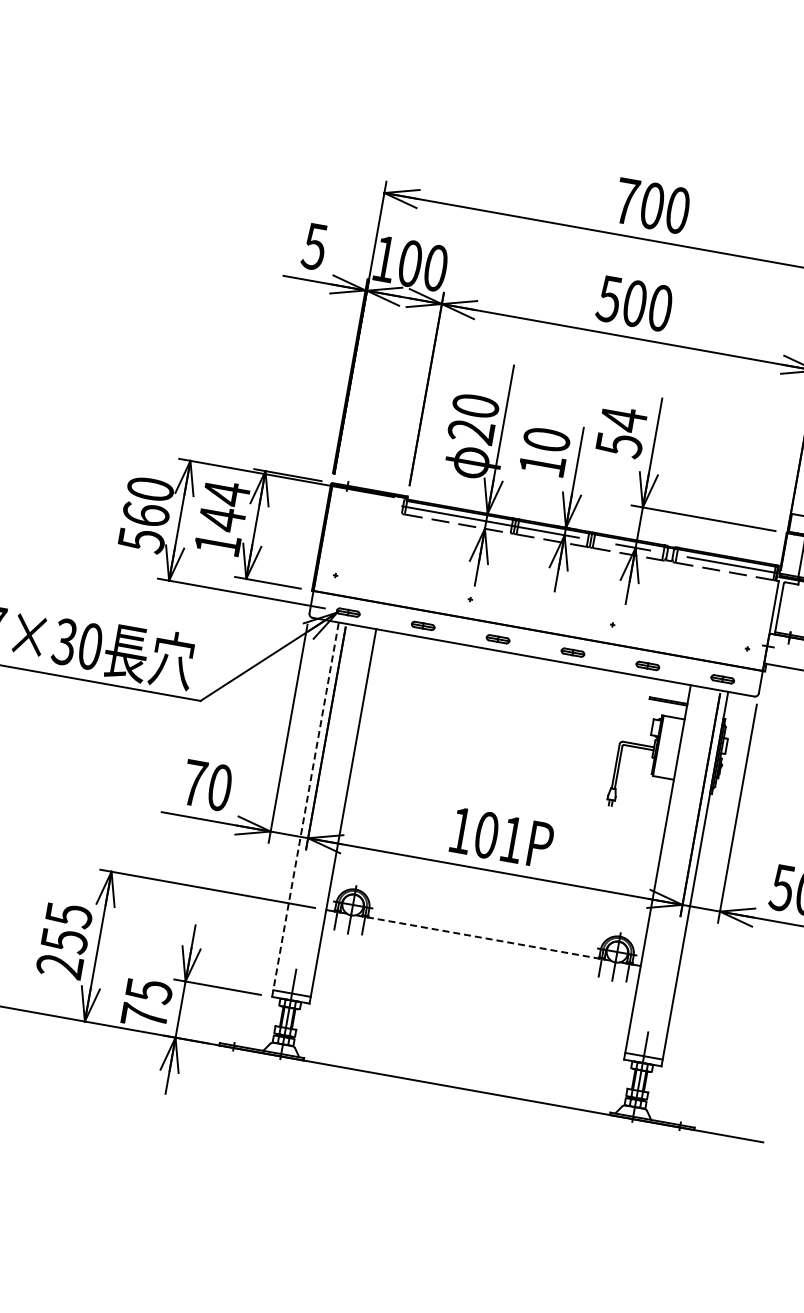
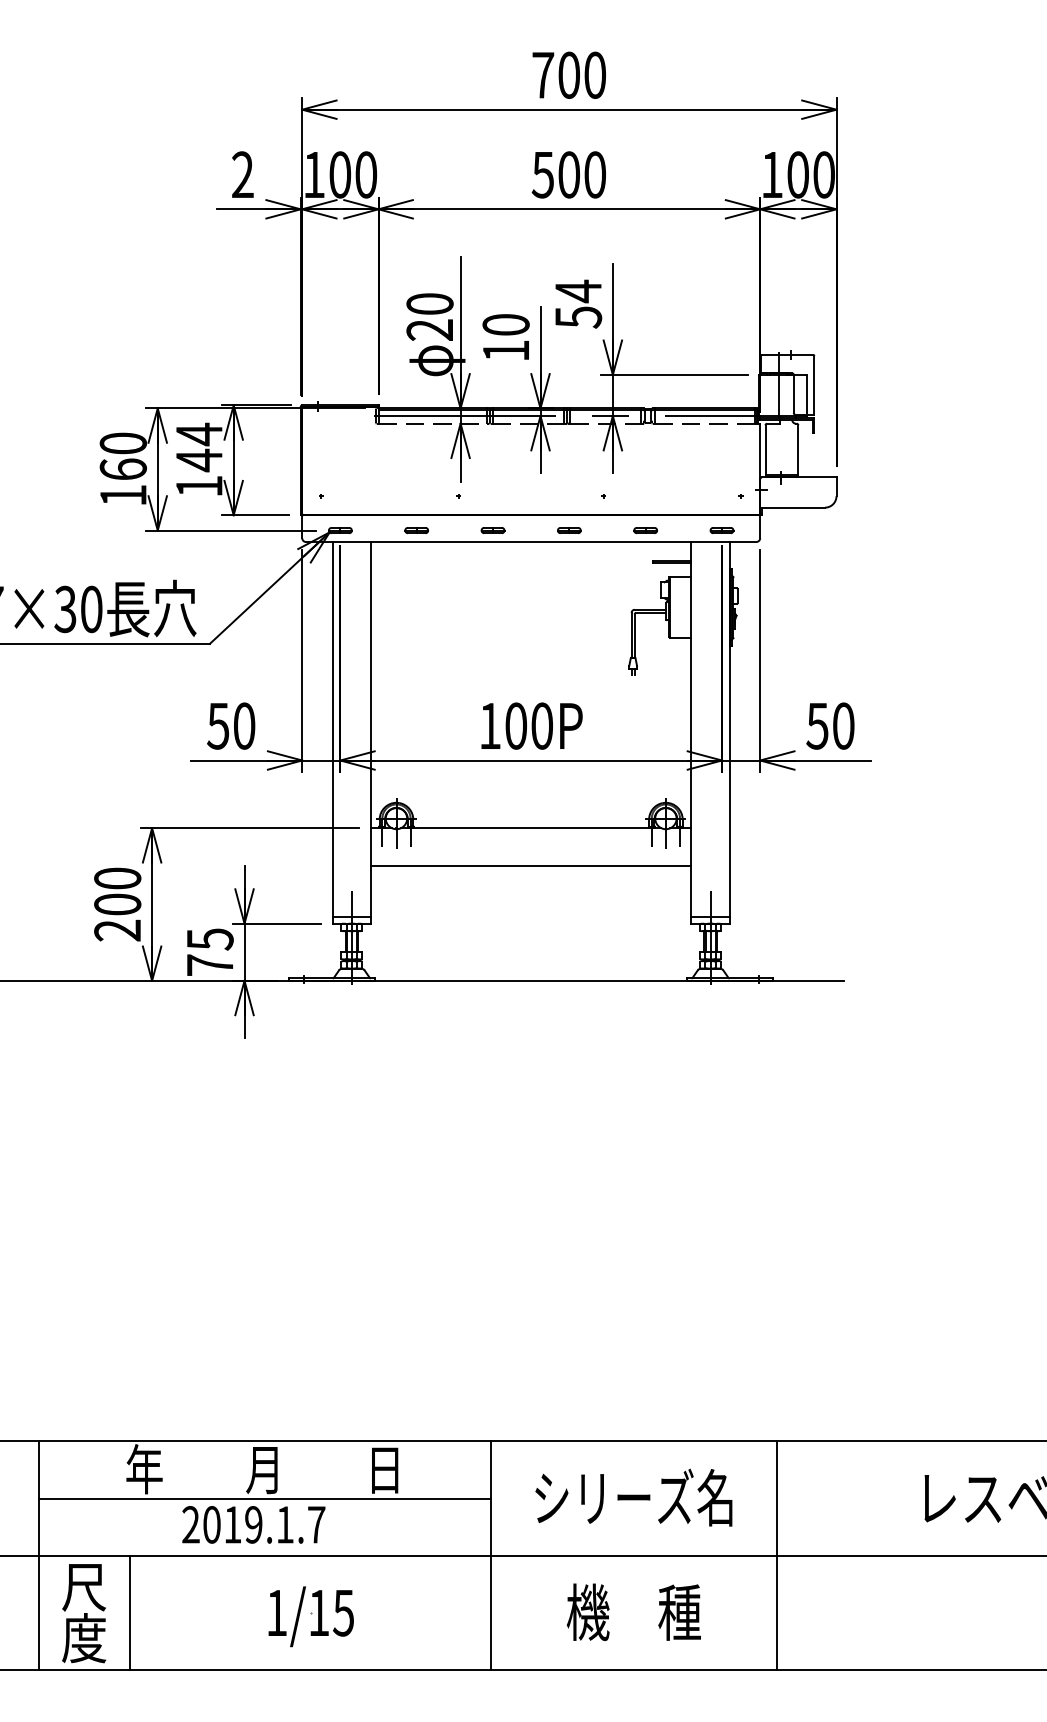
text: (314, 246) -> (242, 174), 5 -> 2
text: (141, 540) -> (123, 495), 560 -> 160
text: (194, 783) -> (218, 726), 70 -> 50
line: (305, 809) -> (332, 732), dashed -> solid
text: (511, 839) -> (541, 725), 101P -> 100P
text: (66, 927) -> (117, 891), 255 -> 200
line: (482, 938) -> (530, 828), dashed -> solid
line: (476, 975) -> (530, 866), added

